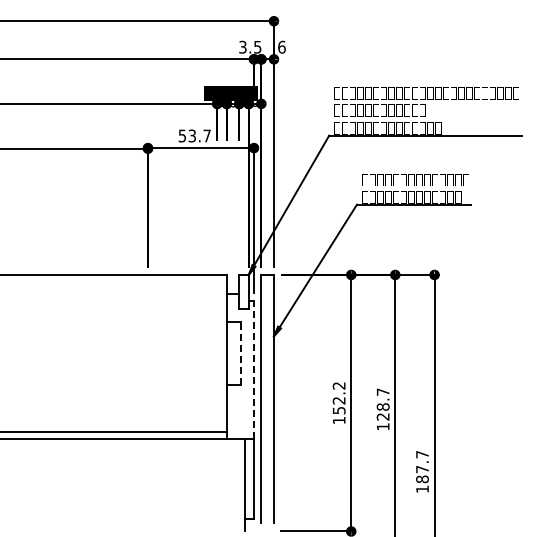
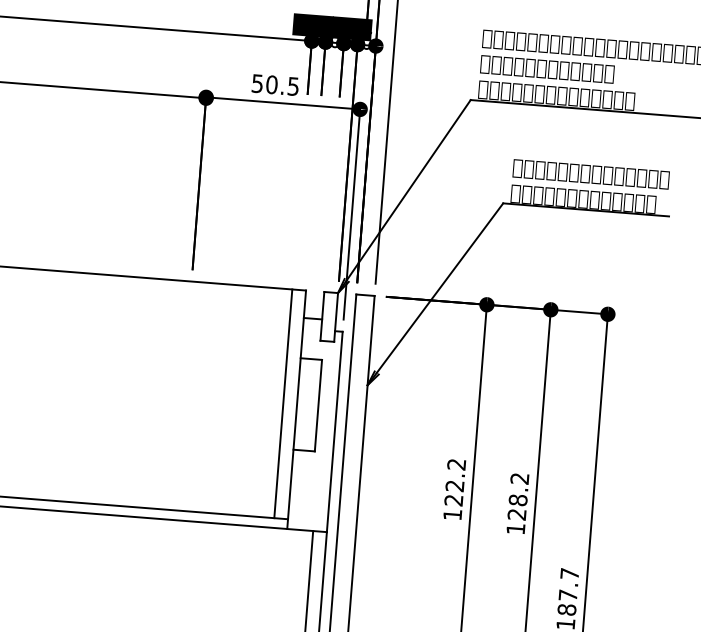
text: (199, 135) -> (282, 84), 53.7 -> 50.5
line: (241, 352) -> (318, 404), dashed -> solid
line: (217, 353) -> (283, 403), added
line: (254, 370) -> (335, 432), dashed -> solid
text: (382, 391) -> (518, 477), 128.7 -> 128.2
text: (338, 410) -> (452, 500), 152.2 -> 122.2

